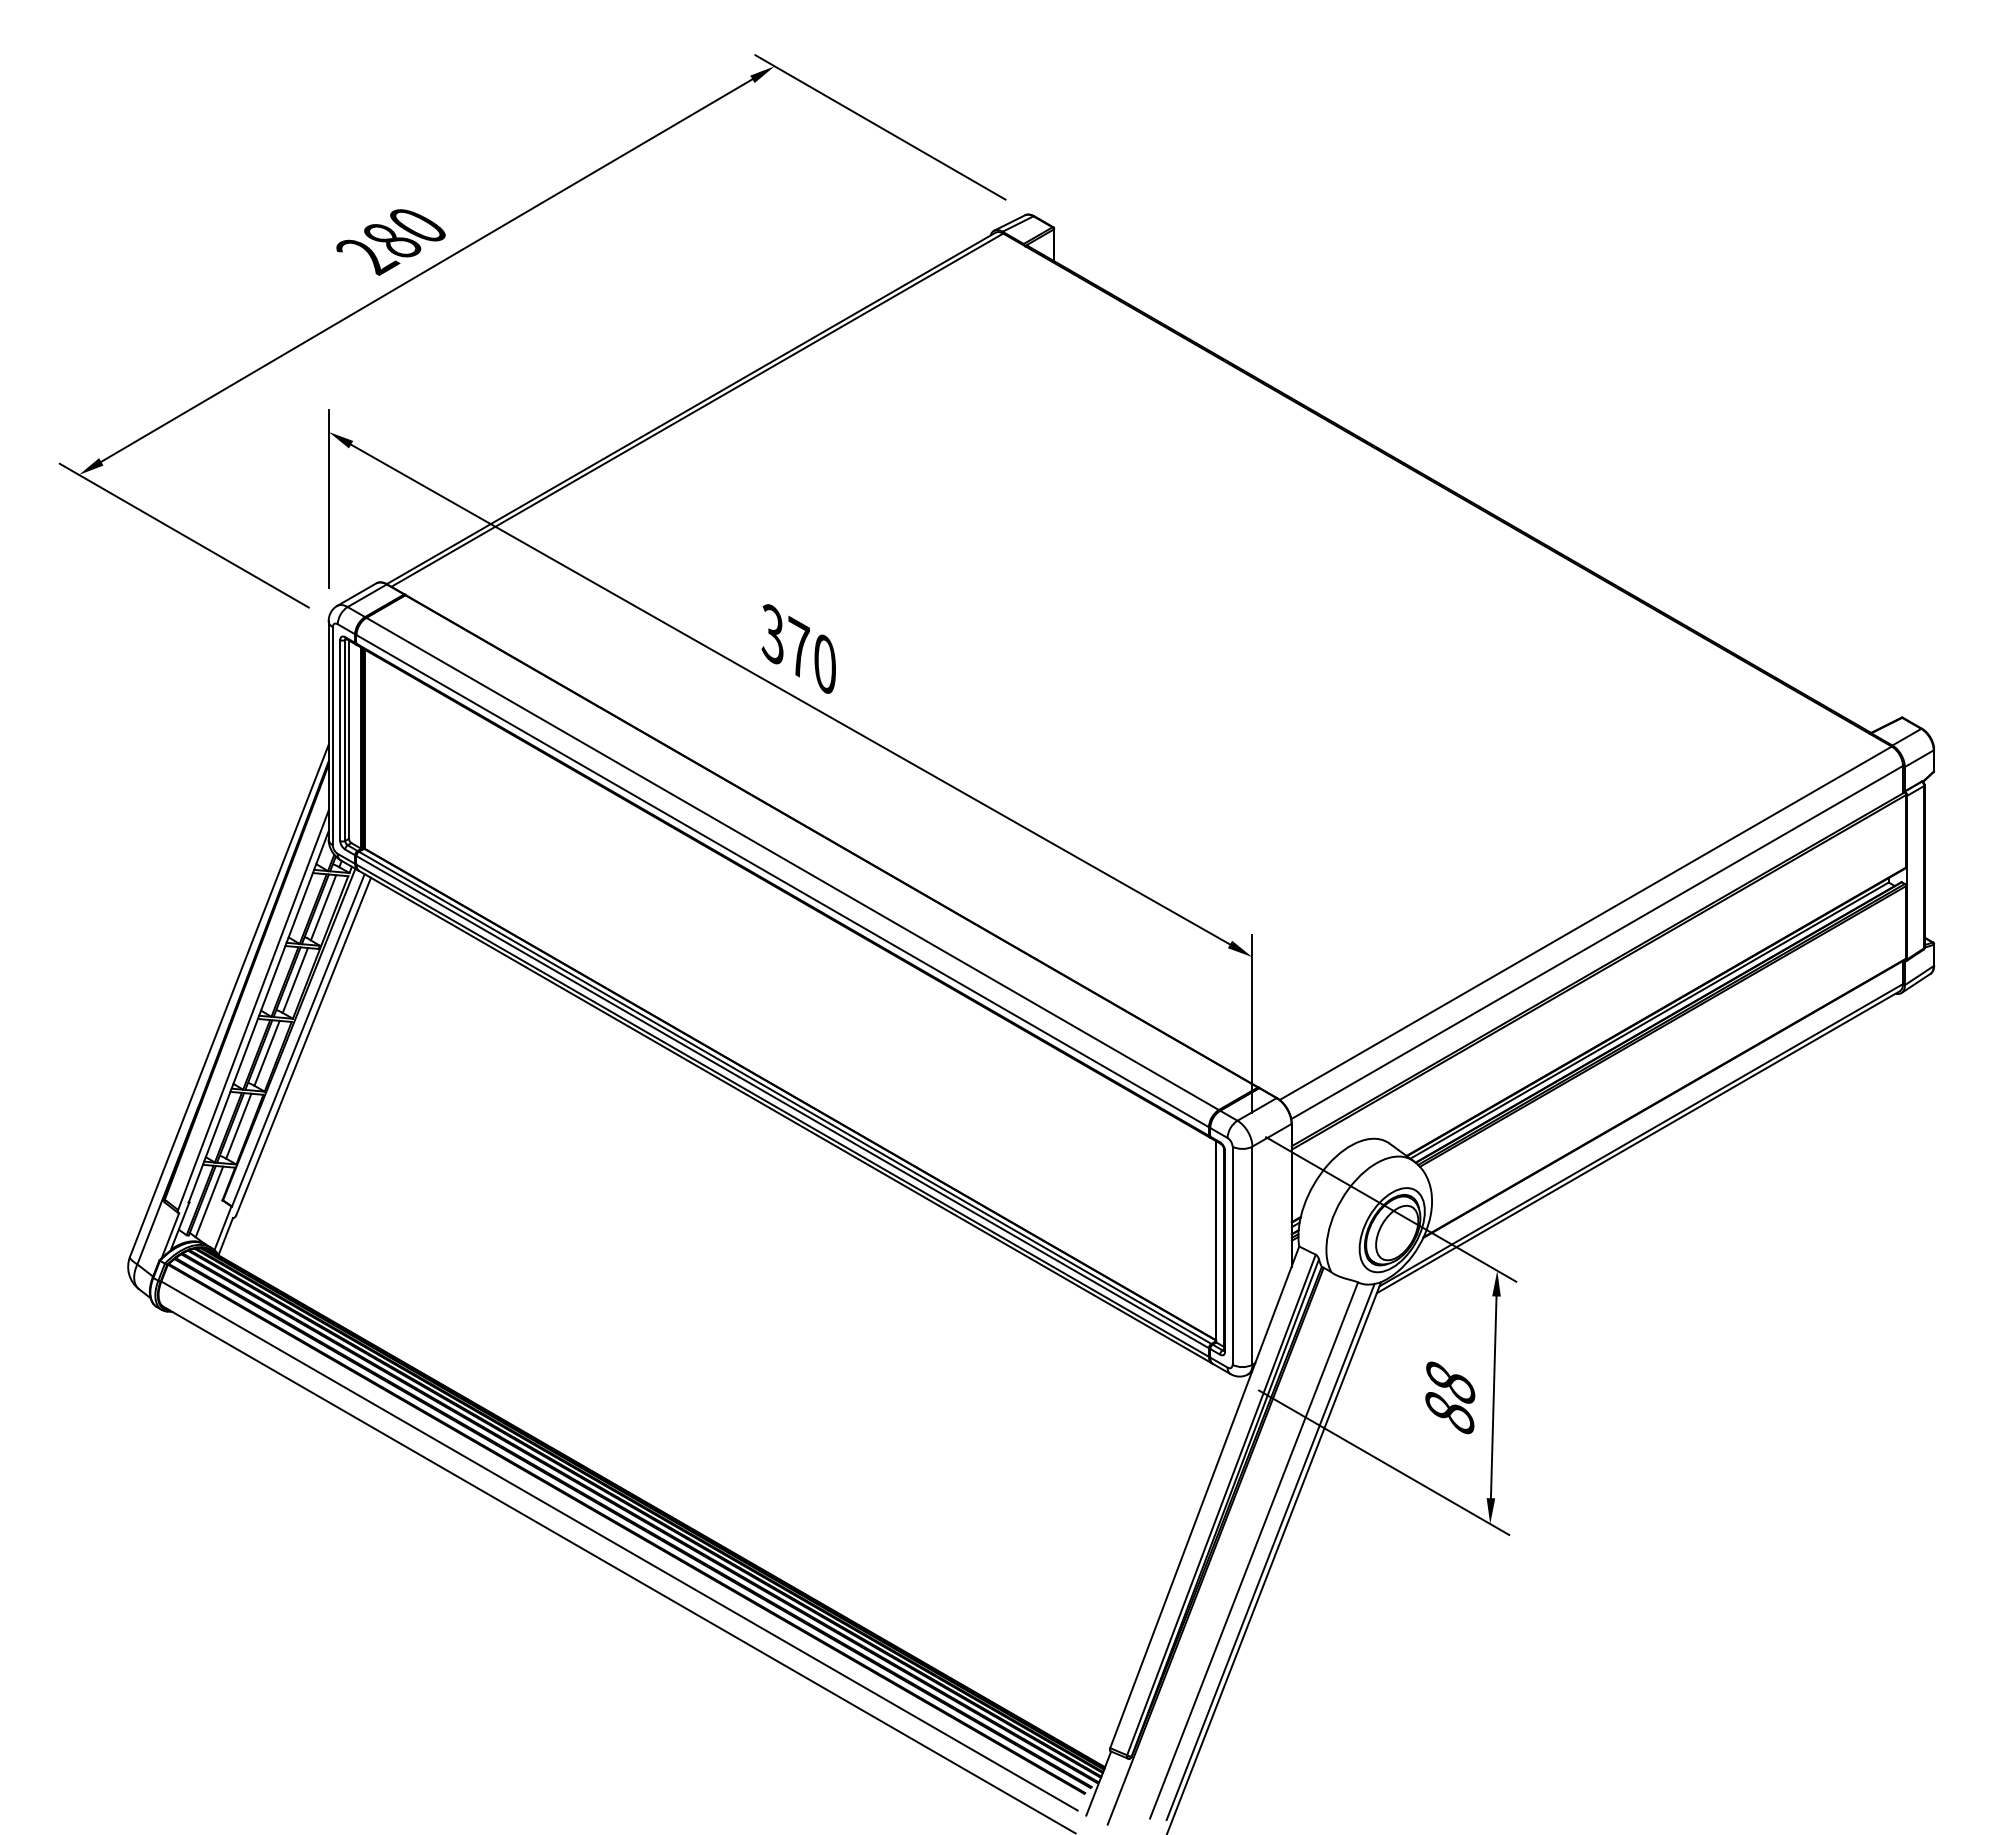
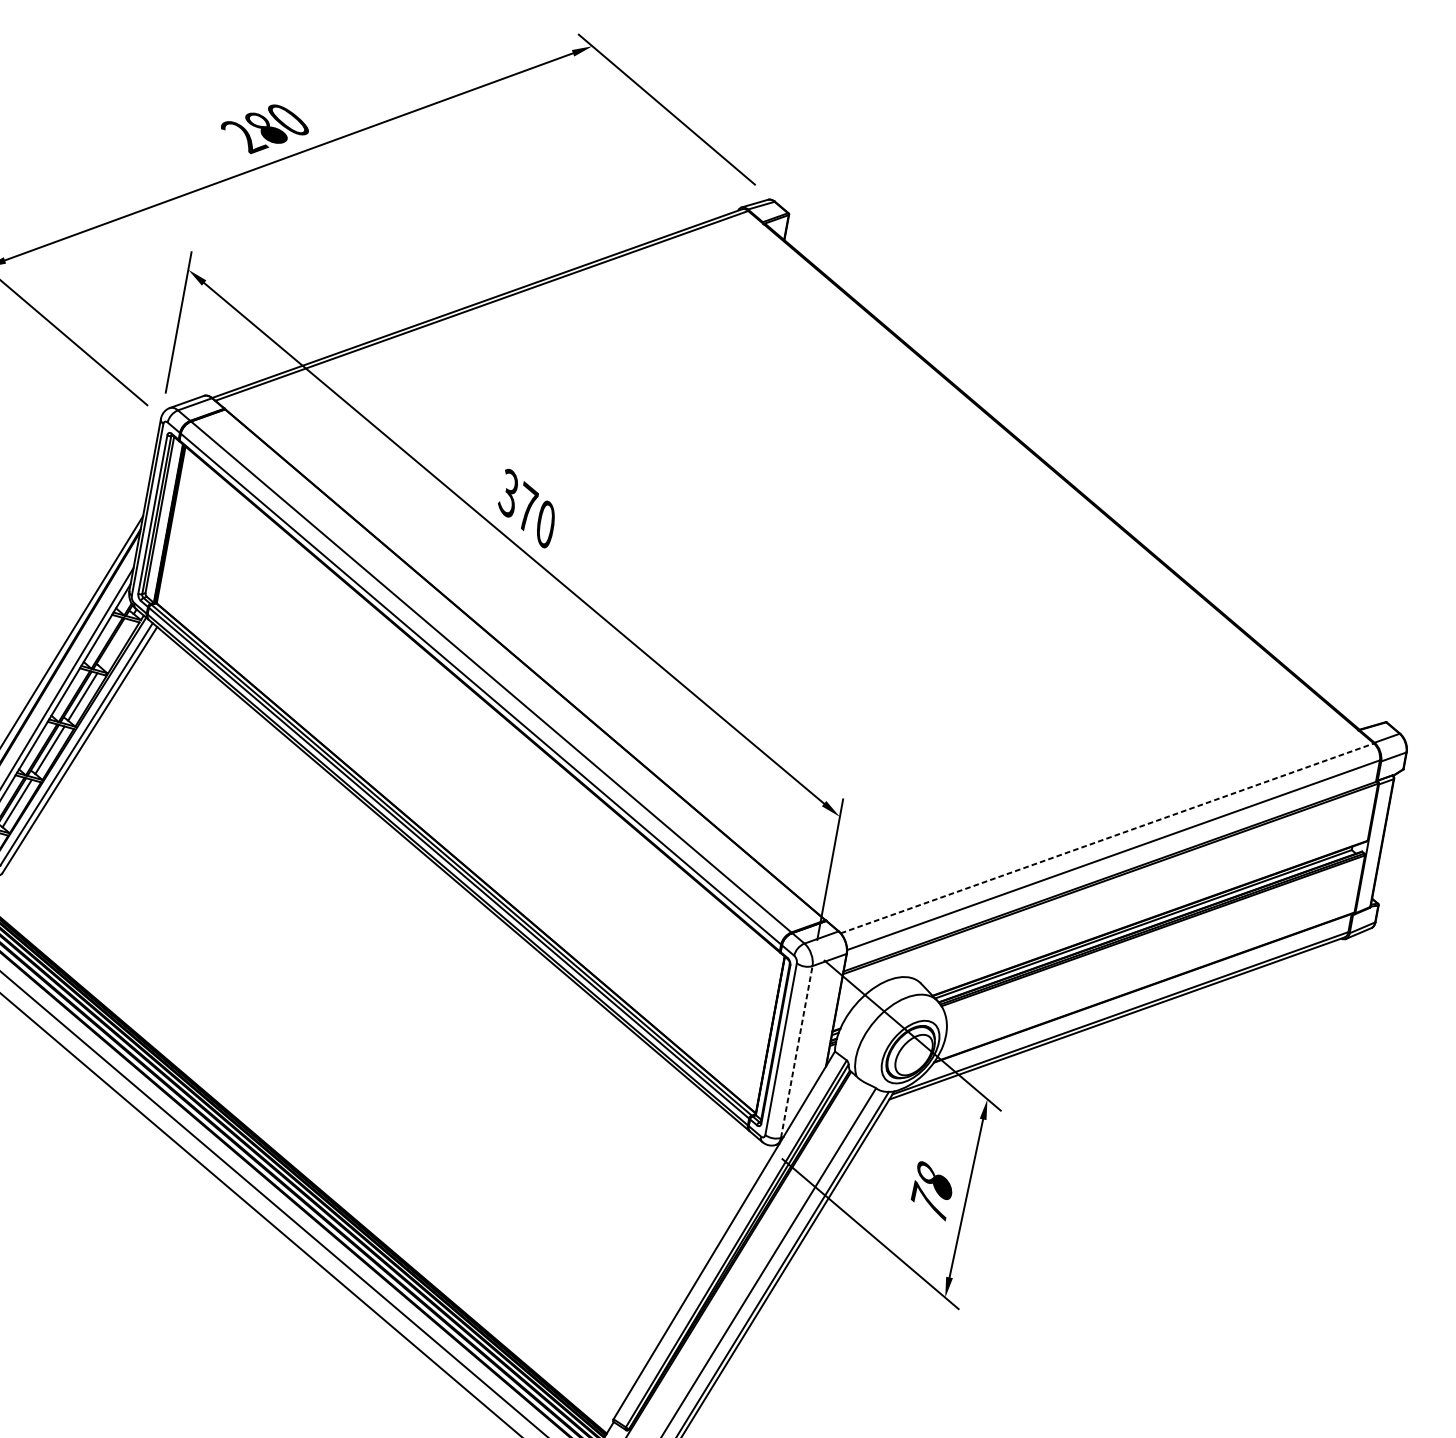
line: (323, 907) -> (115, 643), removed
line: (1586, 923) -> (1107, 838), solid -> dashed
line: (1252, 1255) -> (796, 1051), solid -> dashed
text: (1449, 1410) -> (929, 1202), 88 -> 78

